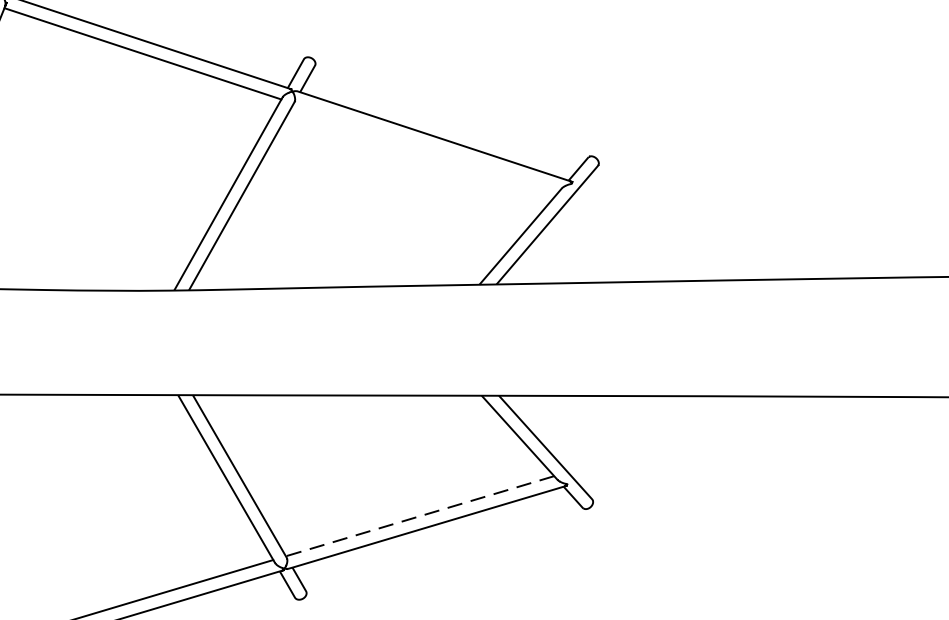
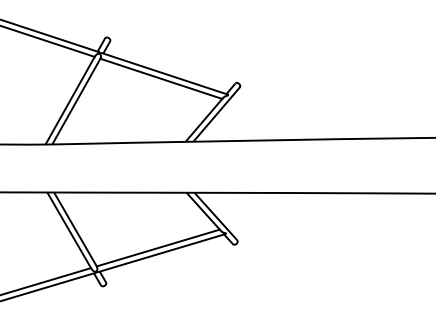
line: (426, 146) -> (161, 78), added
line: (418, 517) -> (157, 248), dashed -> solid

